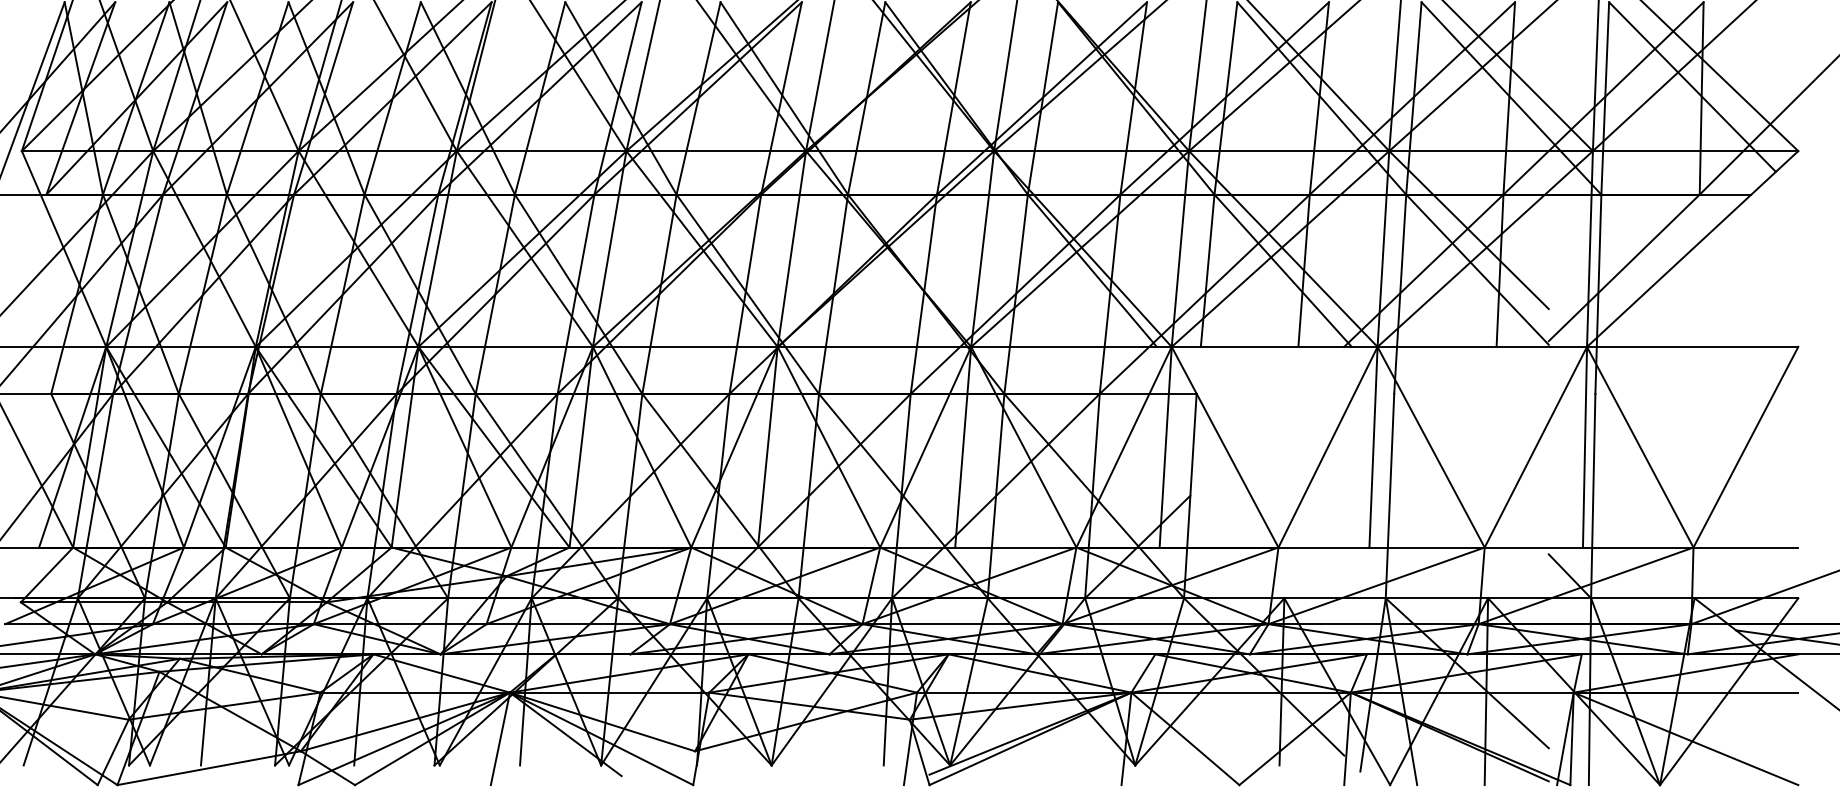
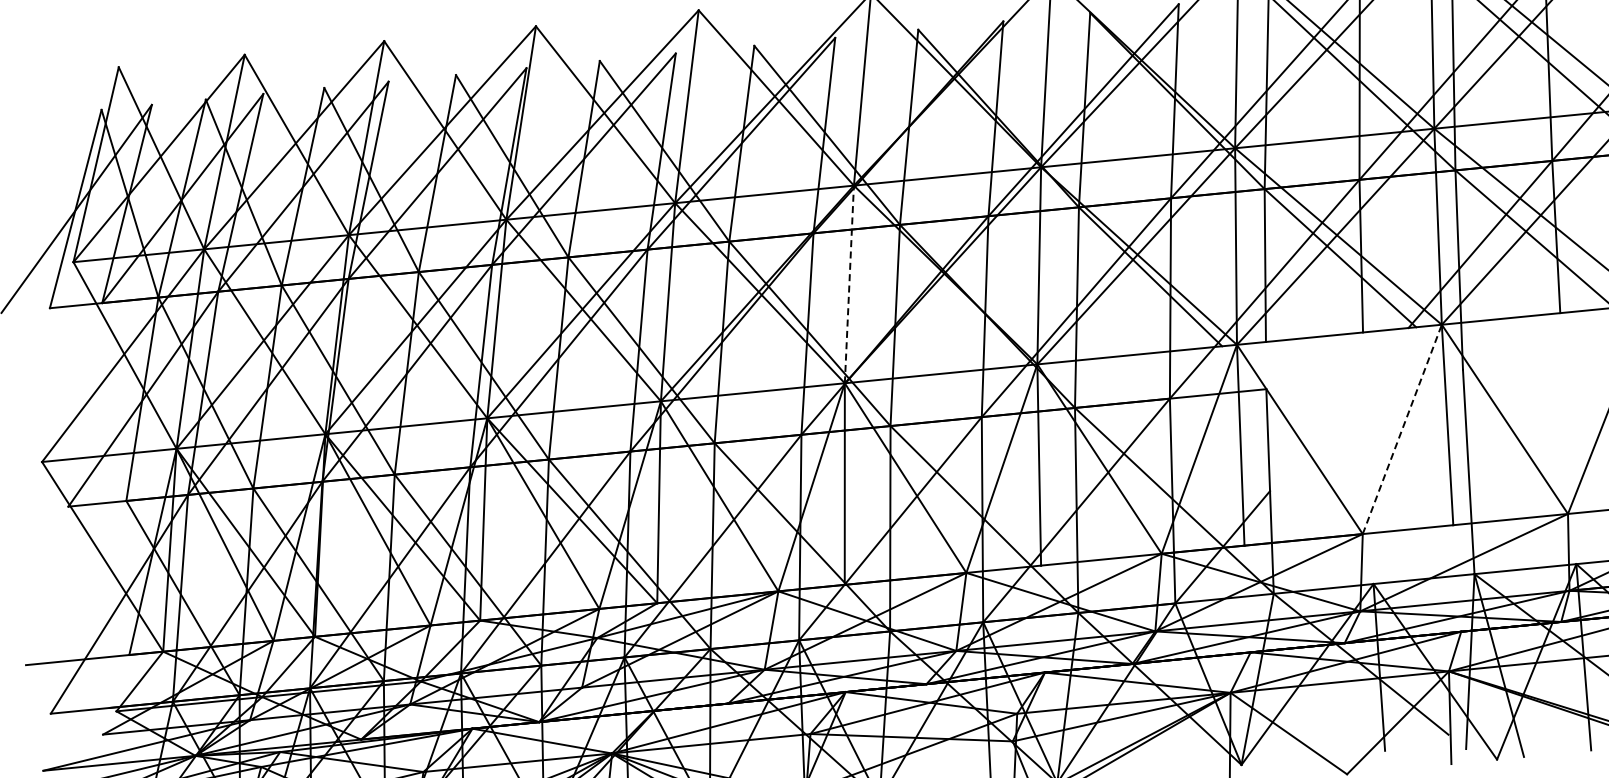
line: (791, 249) -> (849, 284), solid -> dashed
line: (1328, 447) -> (1402, 429), solid -> dashed

